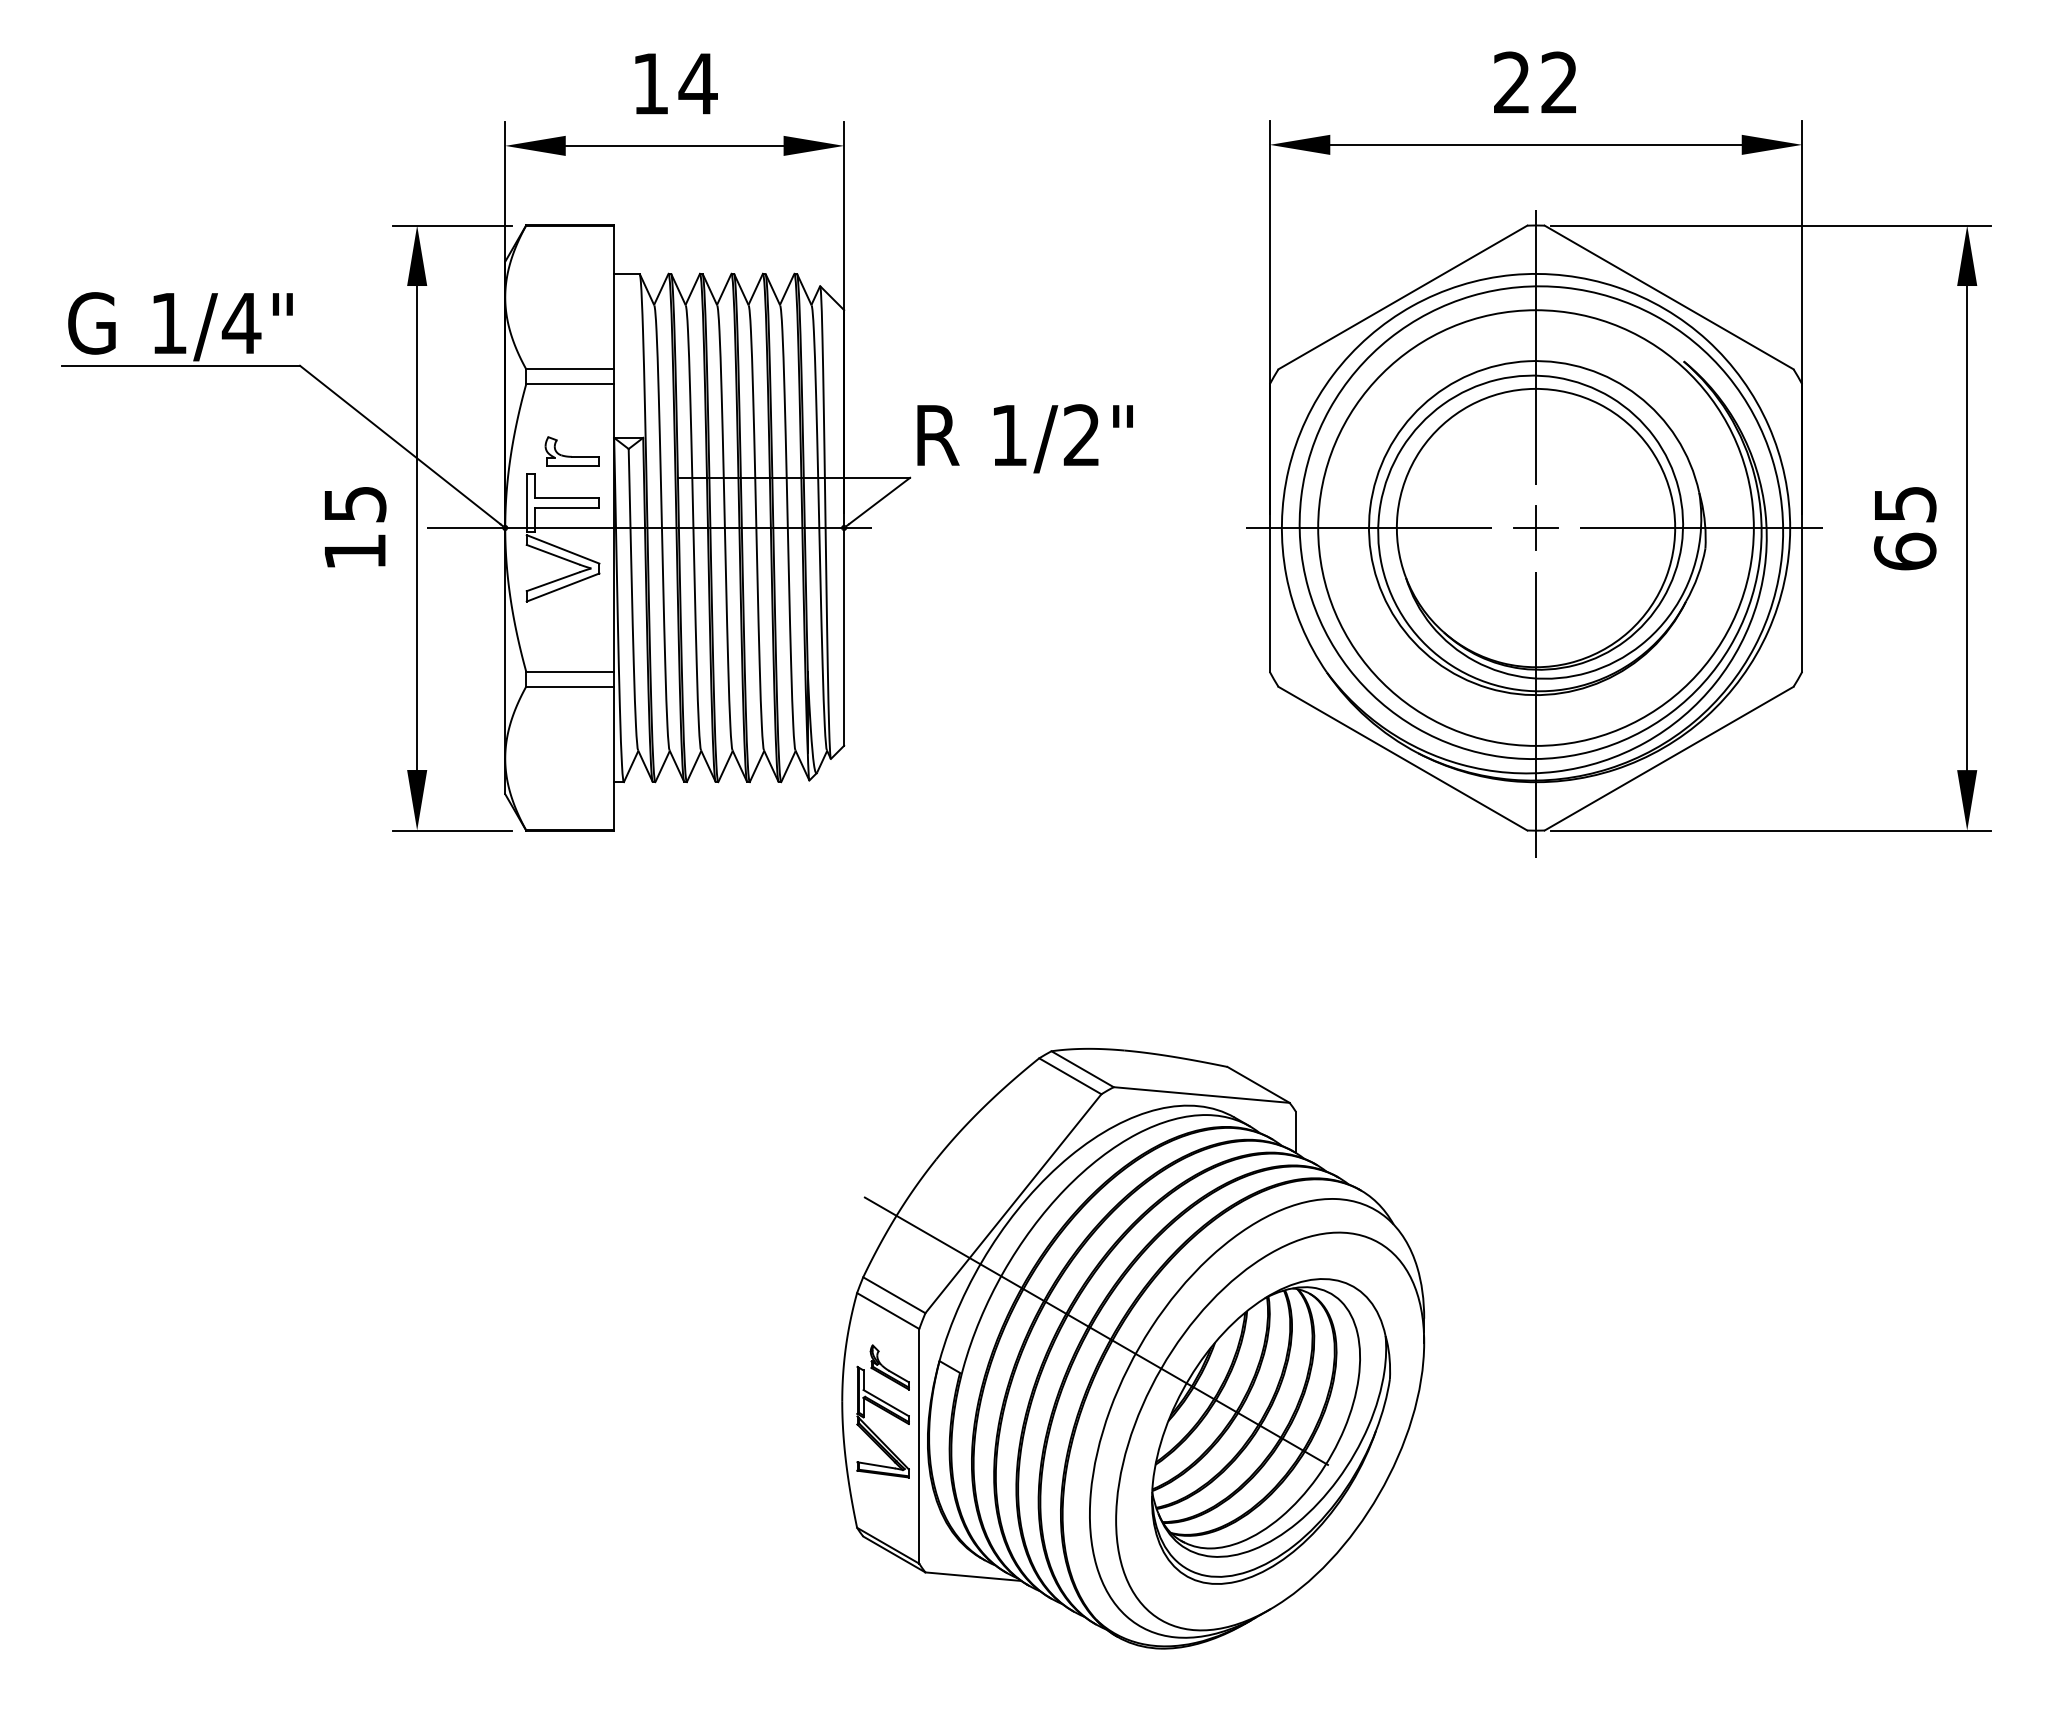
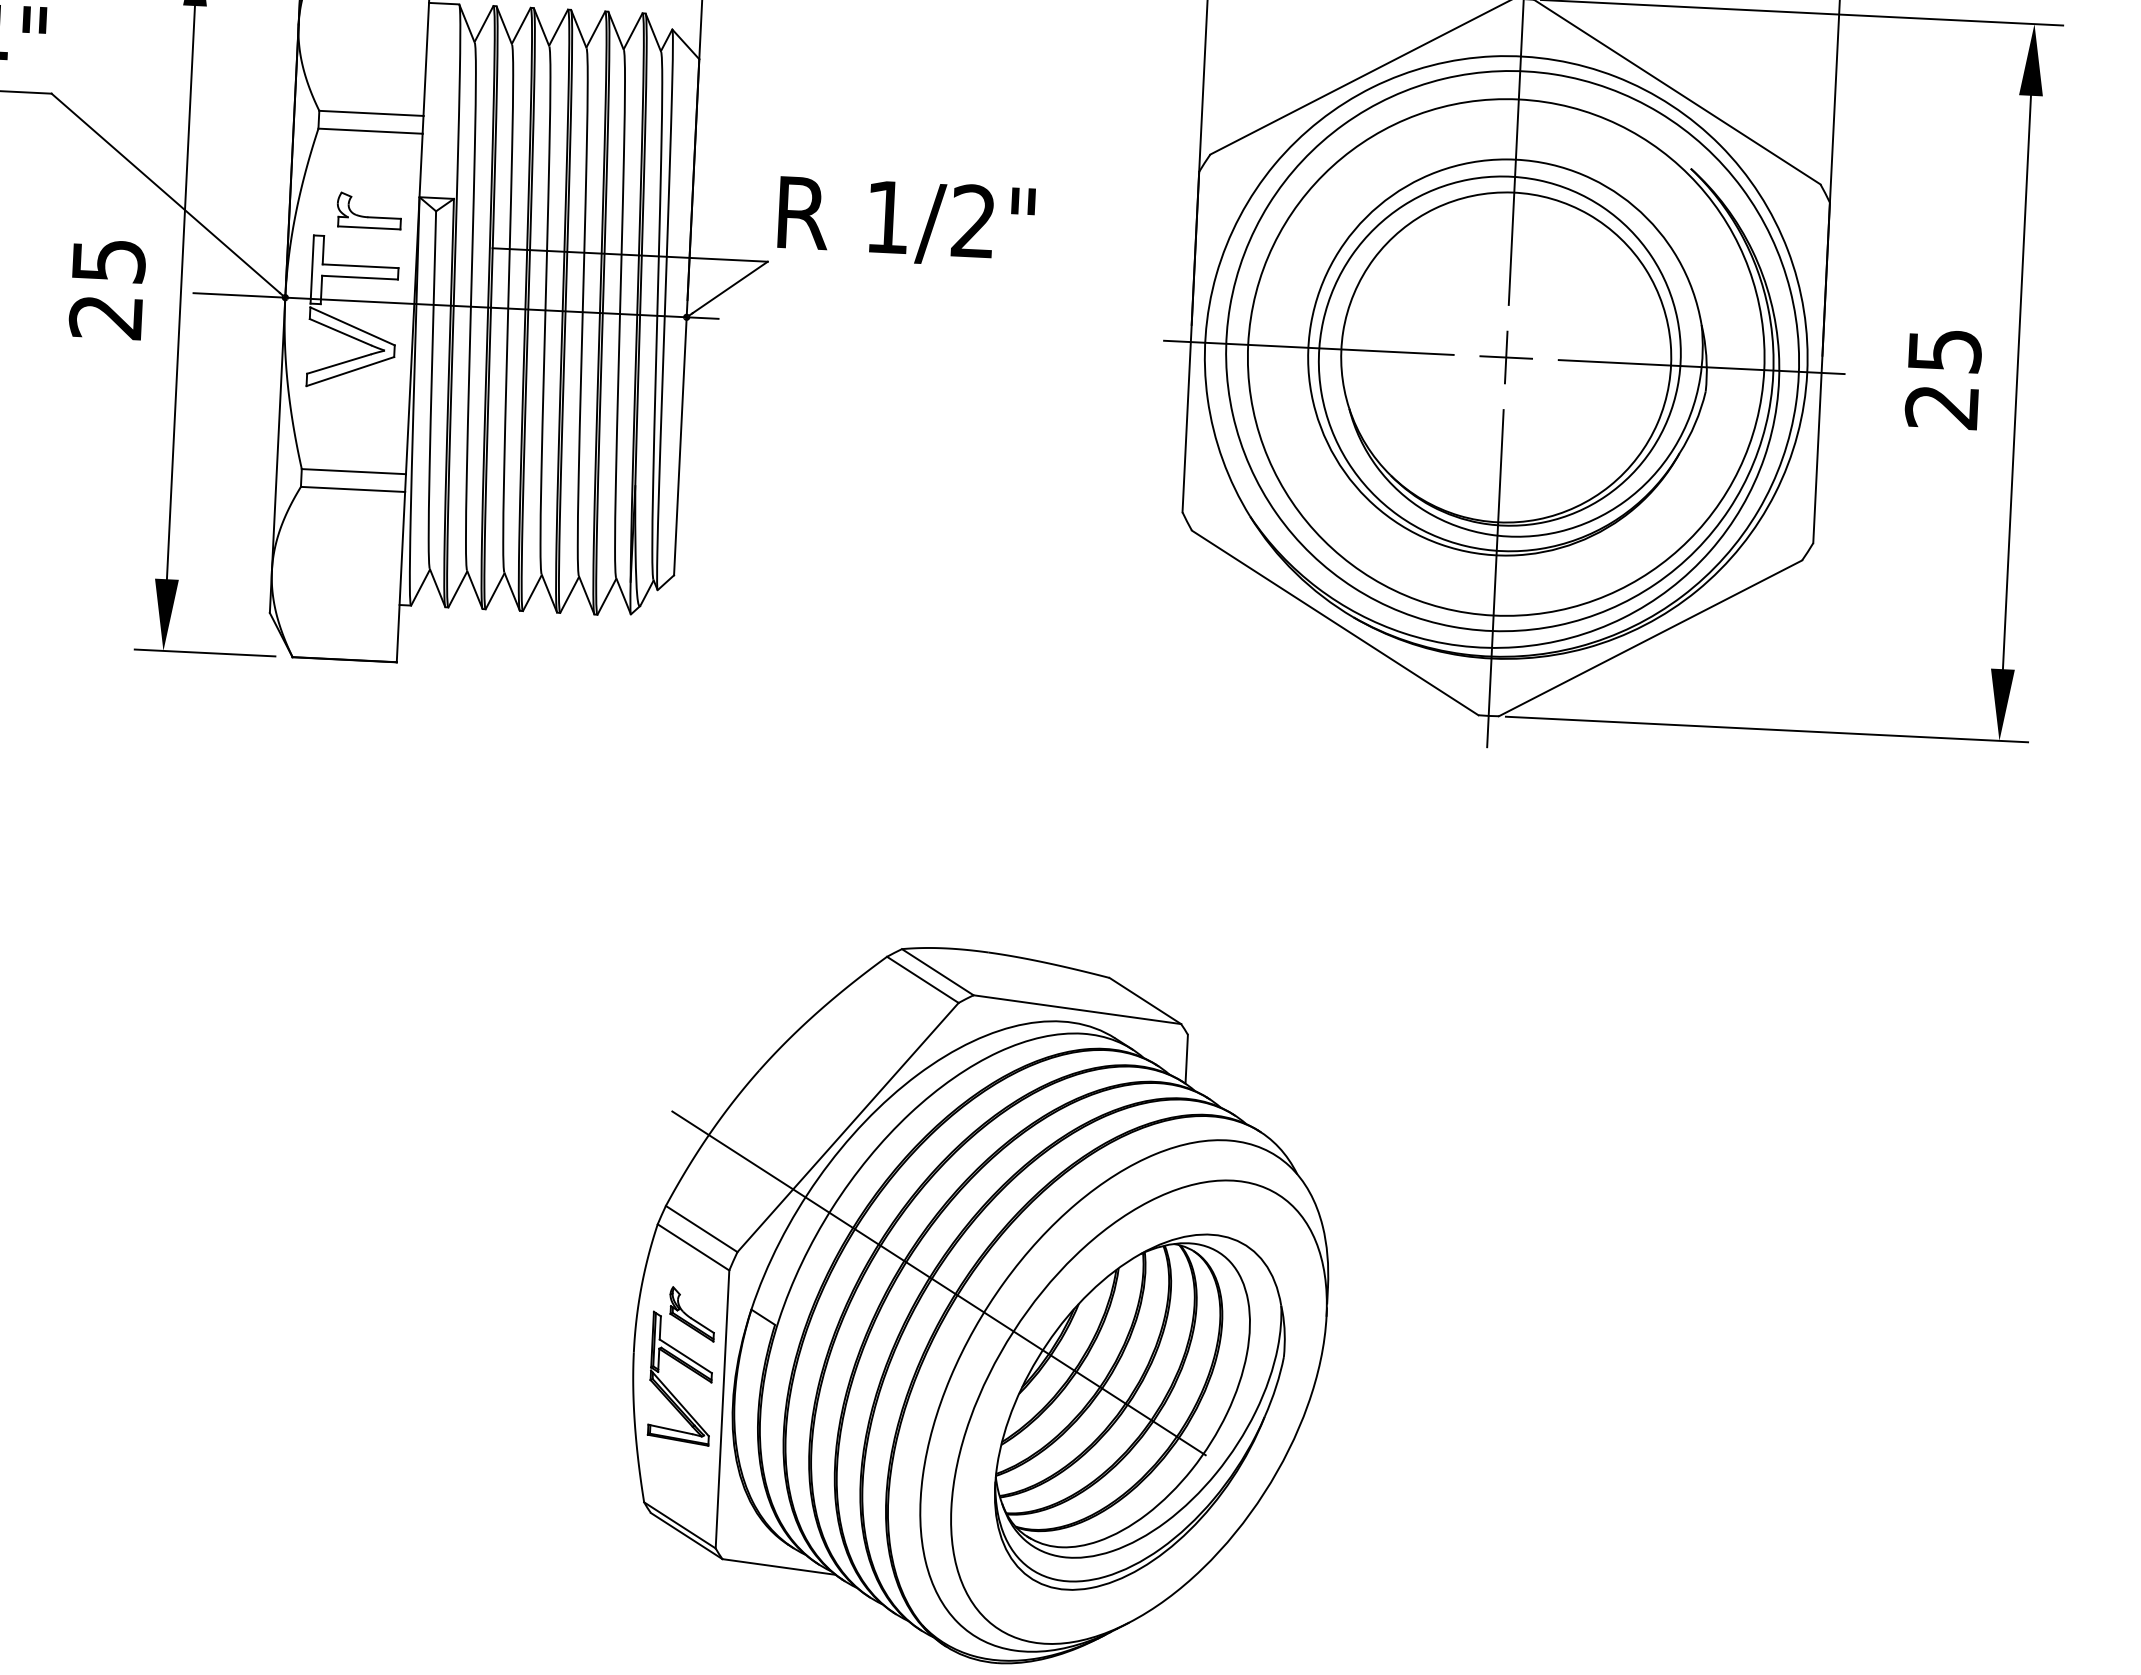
text: (354, 551) -> (105, 316), 15 -> 25
text: (1904, 551) -> (1941, 406), 65 -> 25

